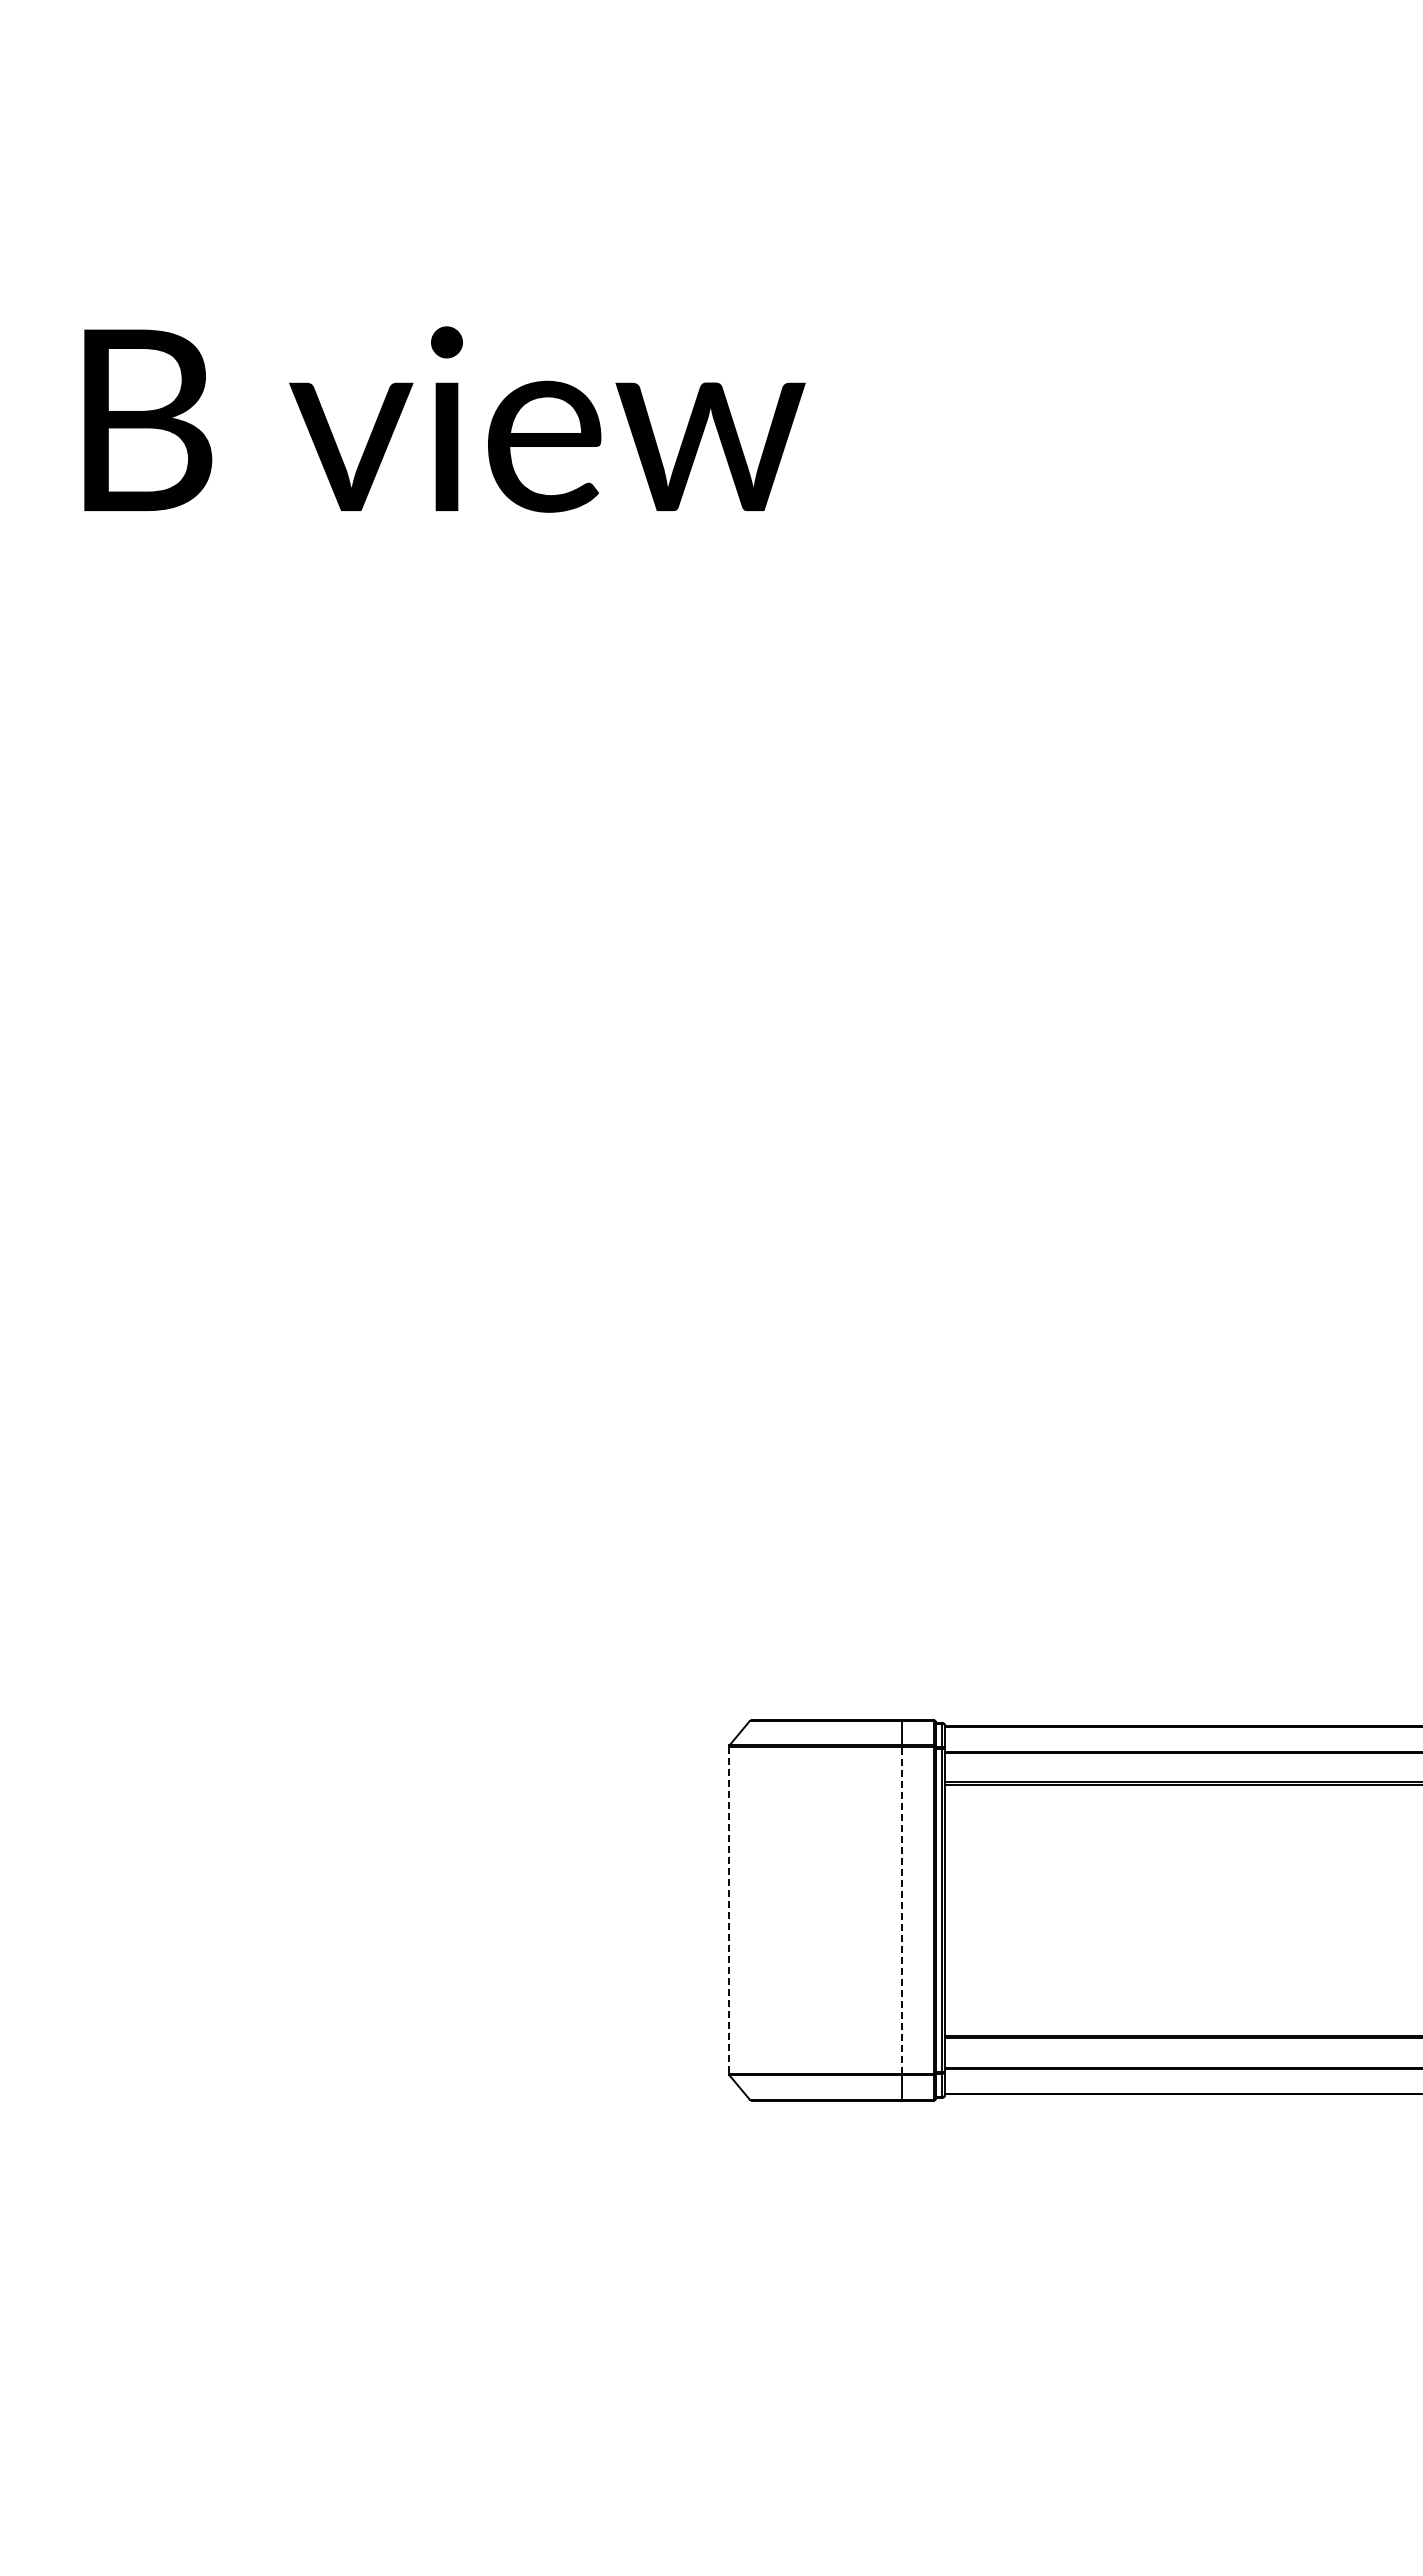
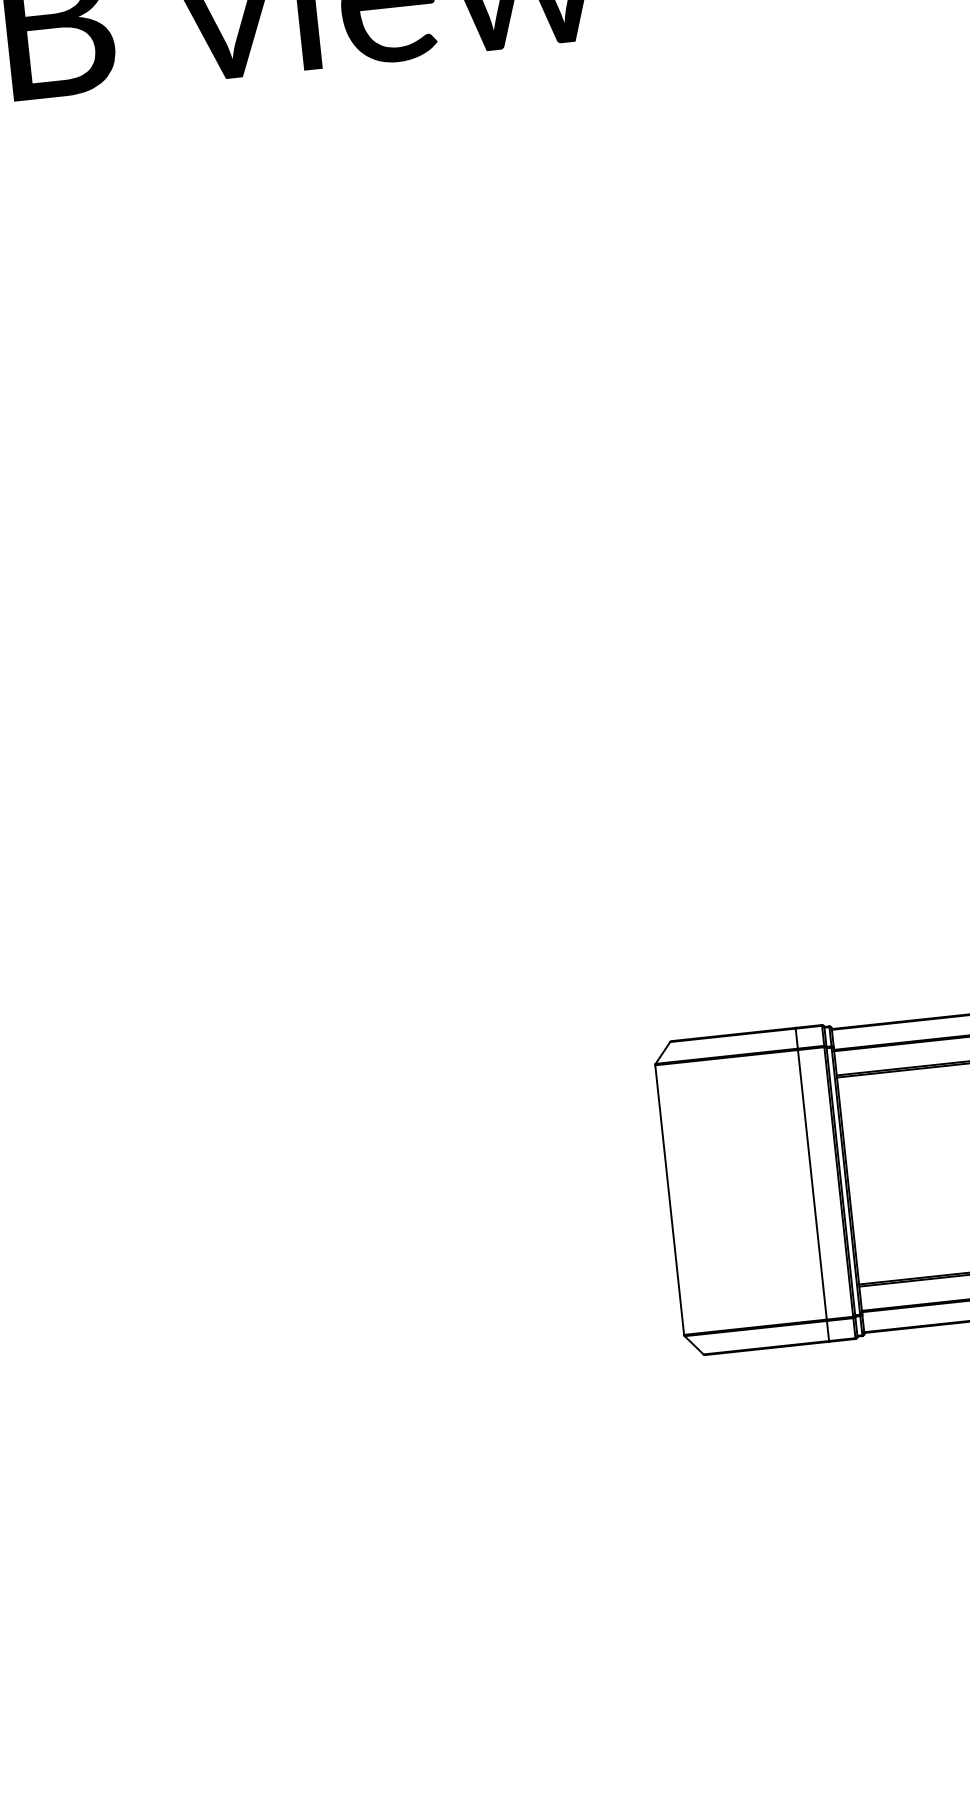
line: (901, 1909) -> (812, 1184), dashed -> solid
line: (728, 1910) -> (669, 1200), dashed -> solid

